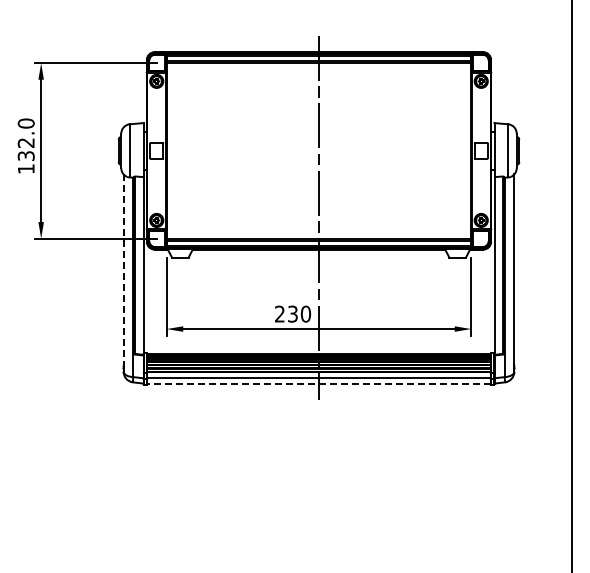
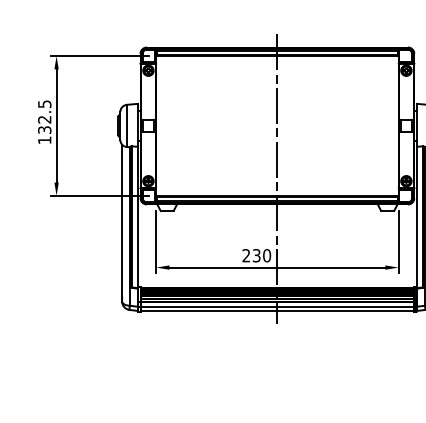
text: (25, 123) -> (44, 104), 132.0 -> 132.5
line: (123, 270) -> (122, 221), dashed -> solid
line: (319, 383) -> (277, 310), dashed -> solid

